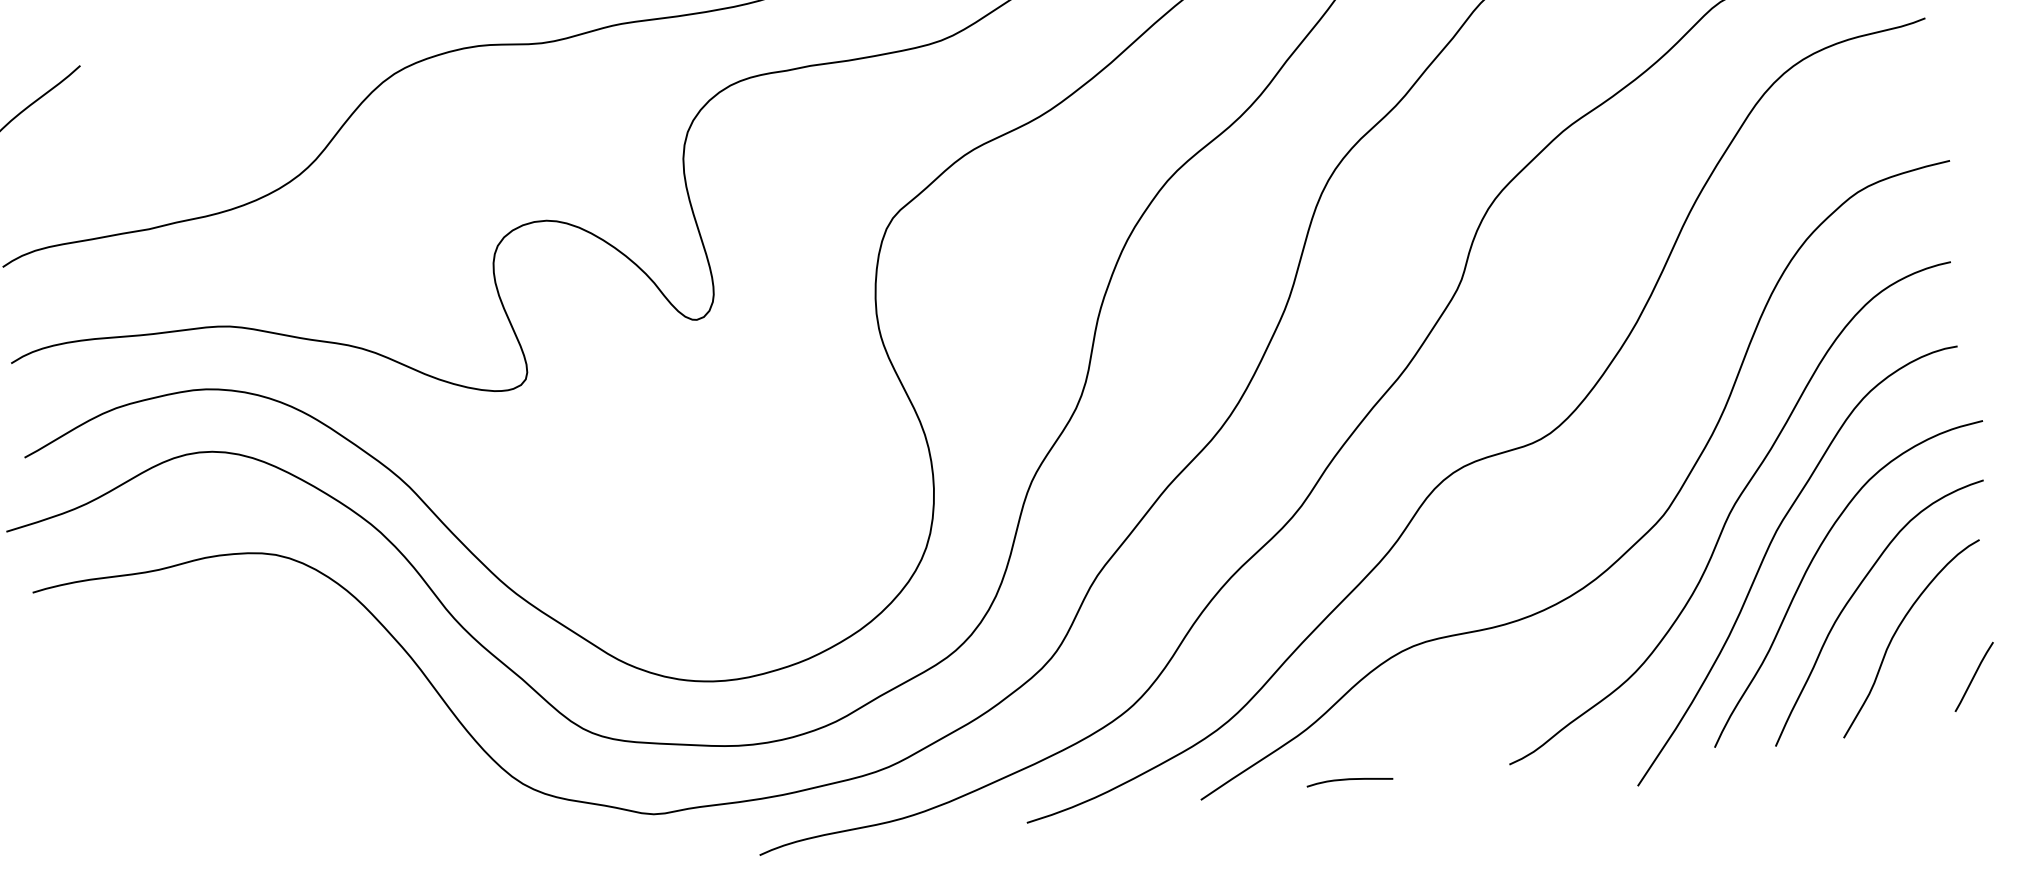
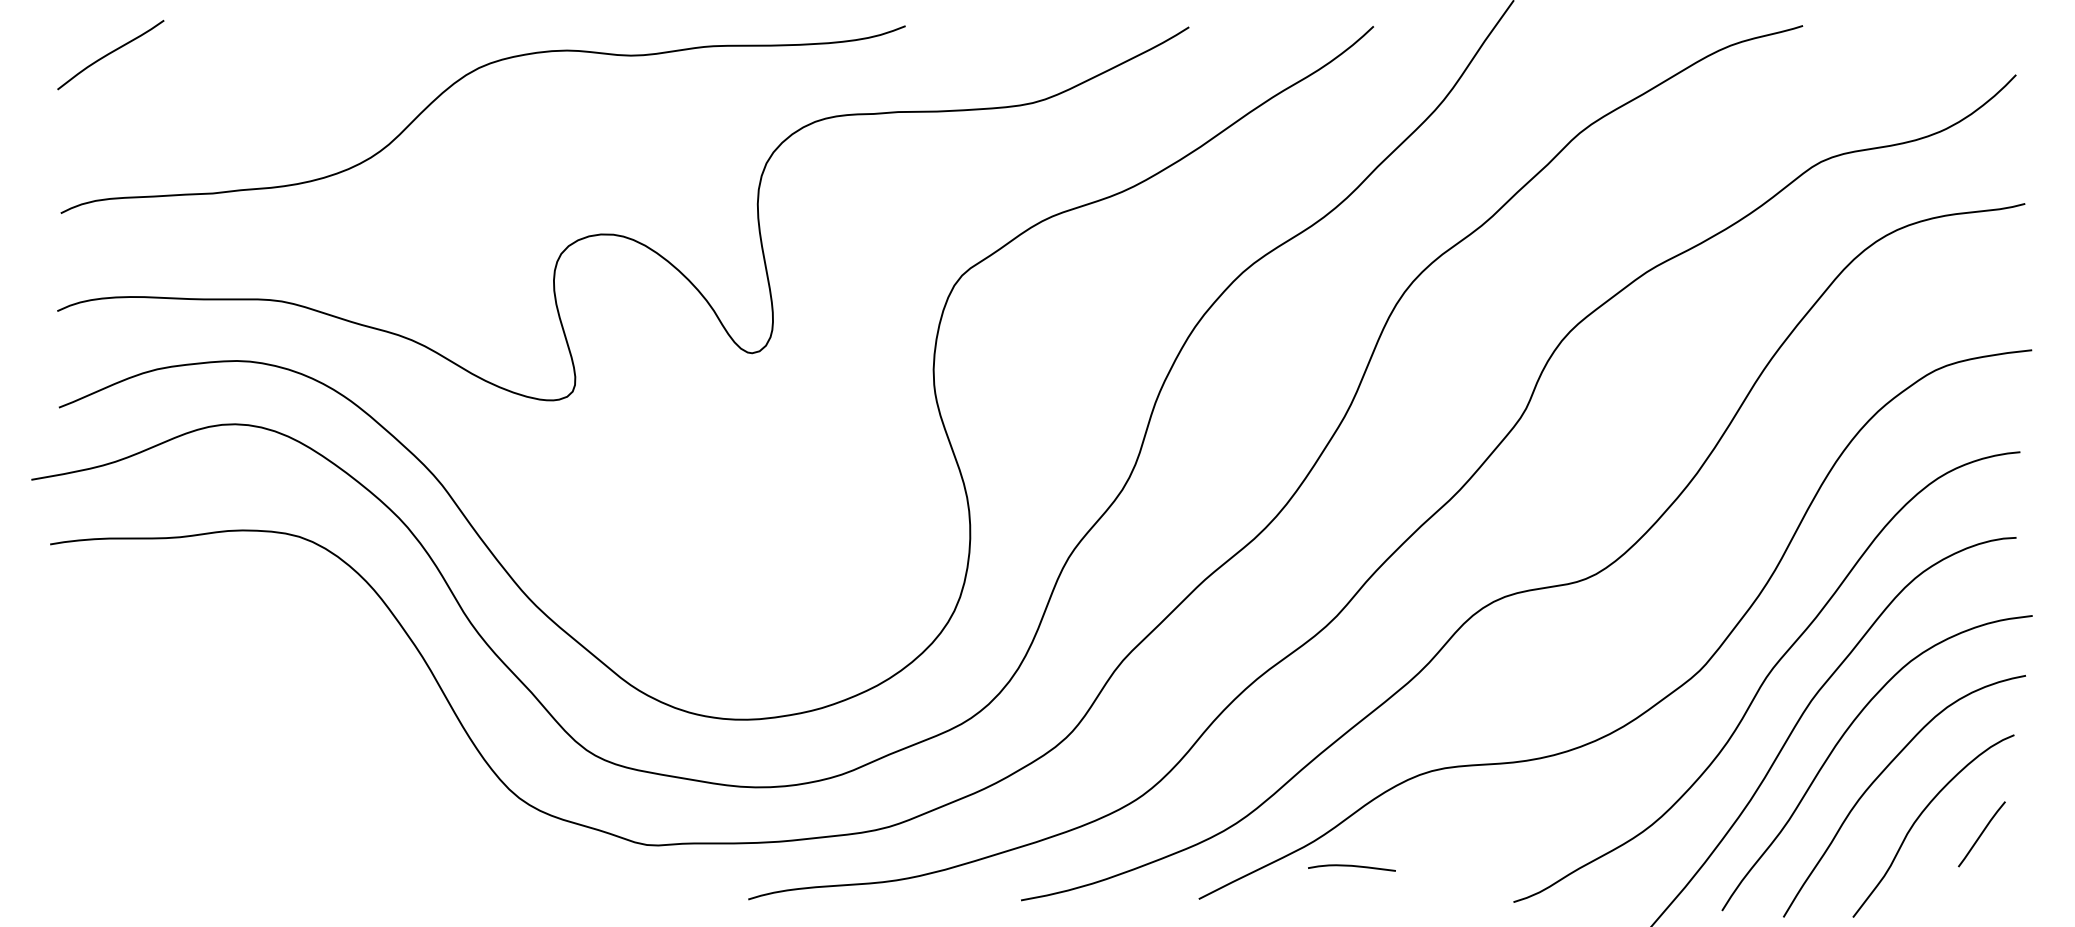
line: (1973, 677) -> (1981, 834), moved
curve: (1349, 779) -> (1351, 866), moved

